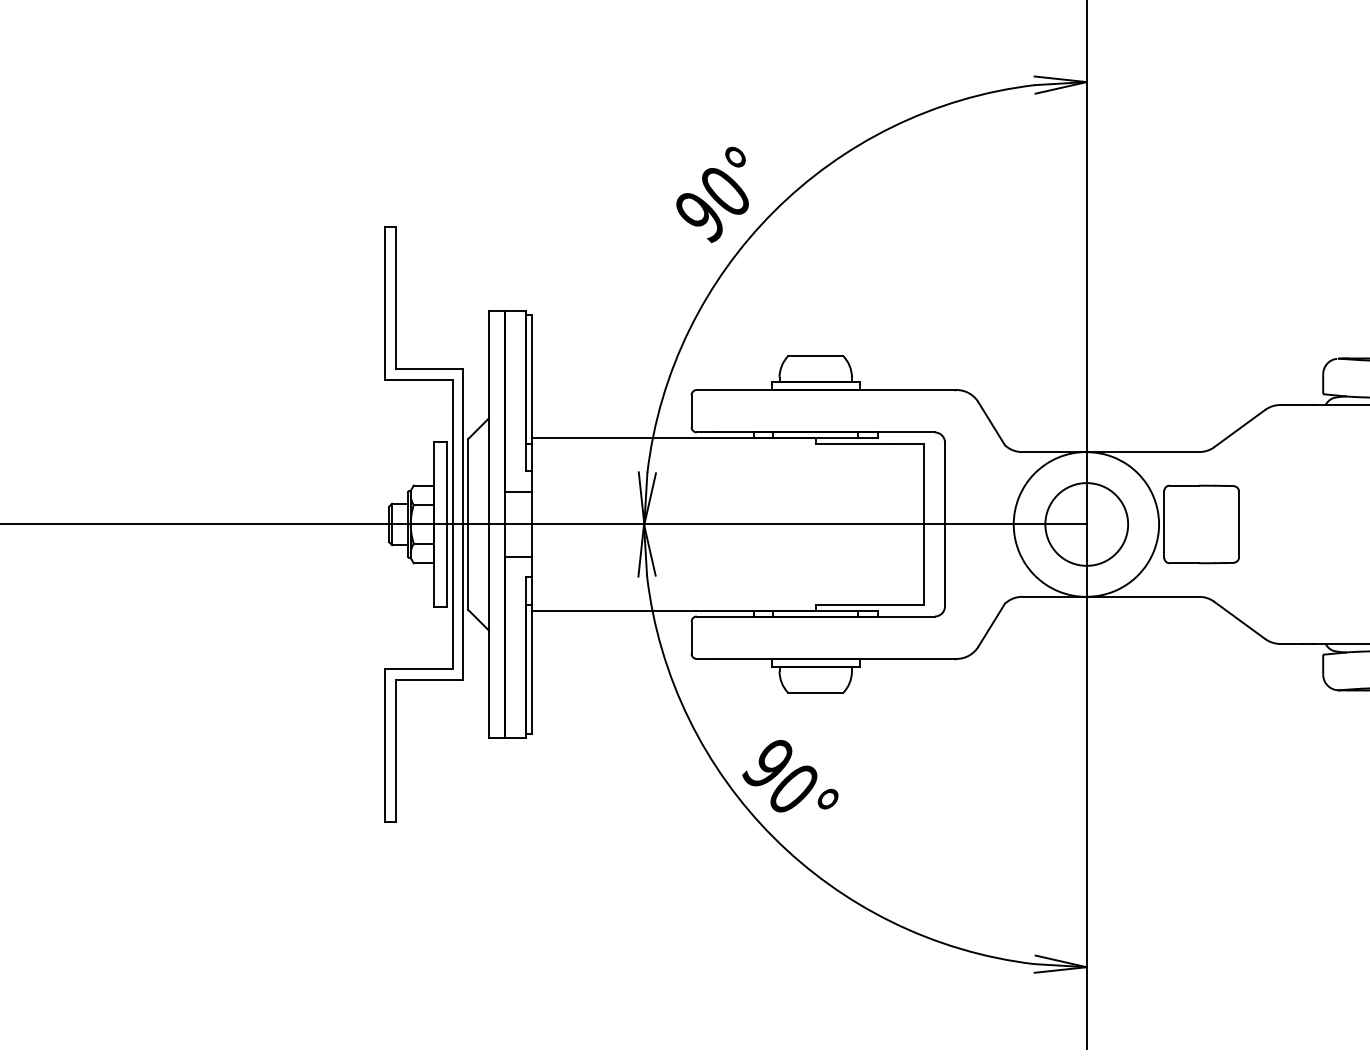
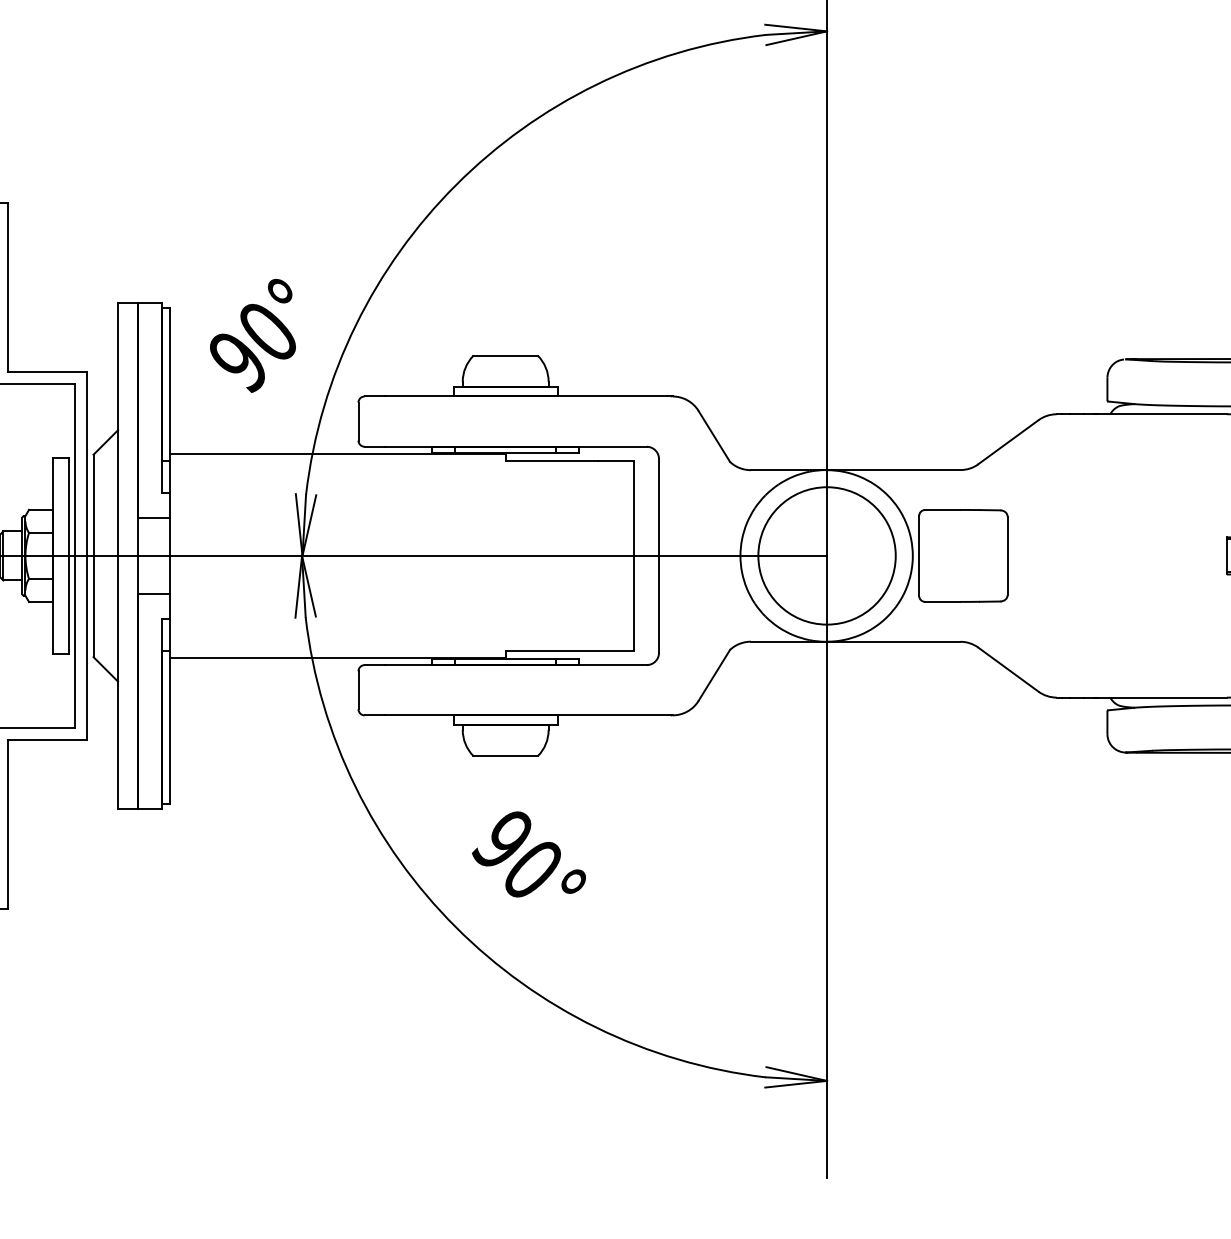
text: (712, 194) -> (252, 335), moved
circle: (1086, 524) -> (826, 555), size x1.4
text: (790, 776) -> (529, 854), moved

